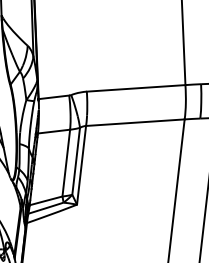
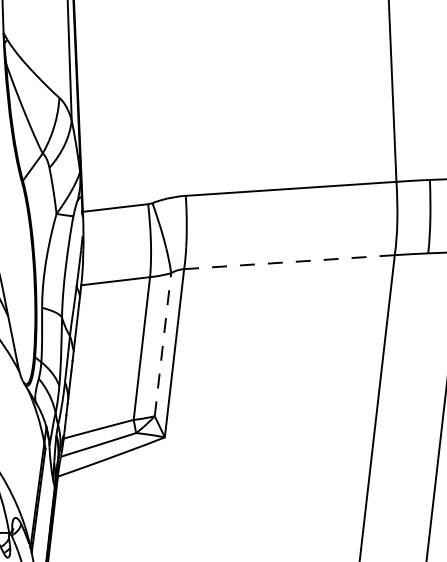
line: (135, 122) -> (289, 261), solid -> dashed
line: (76, 161) -> (163, 345), solid -> dashed

